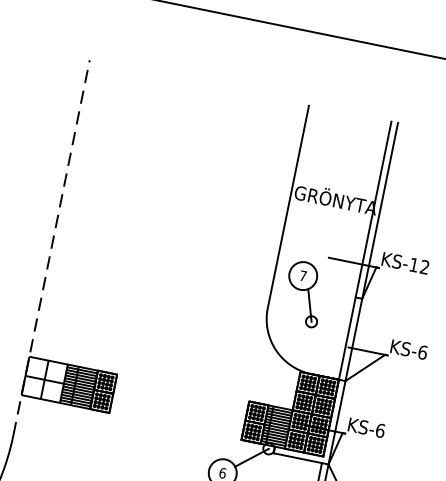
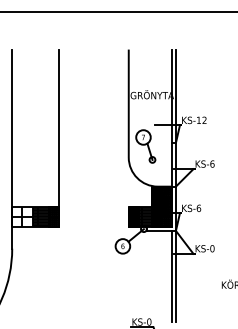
line: (146, 226) -> (58, 128), added
line: (51, 248) -> (12, 149), dashed -> solid

